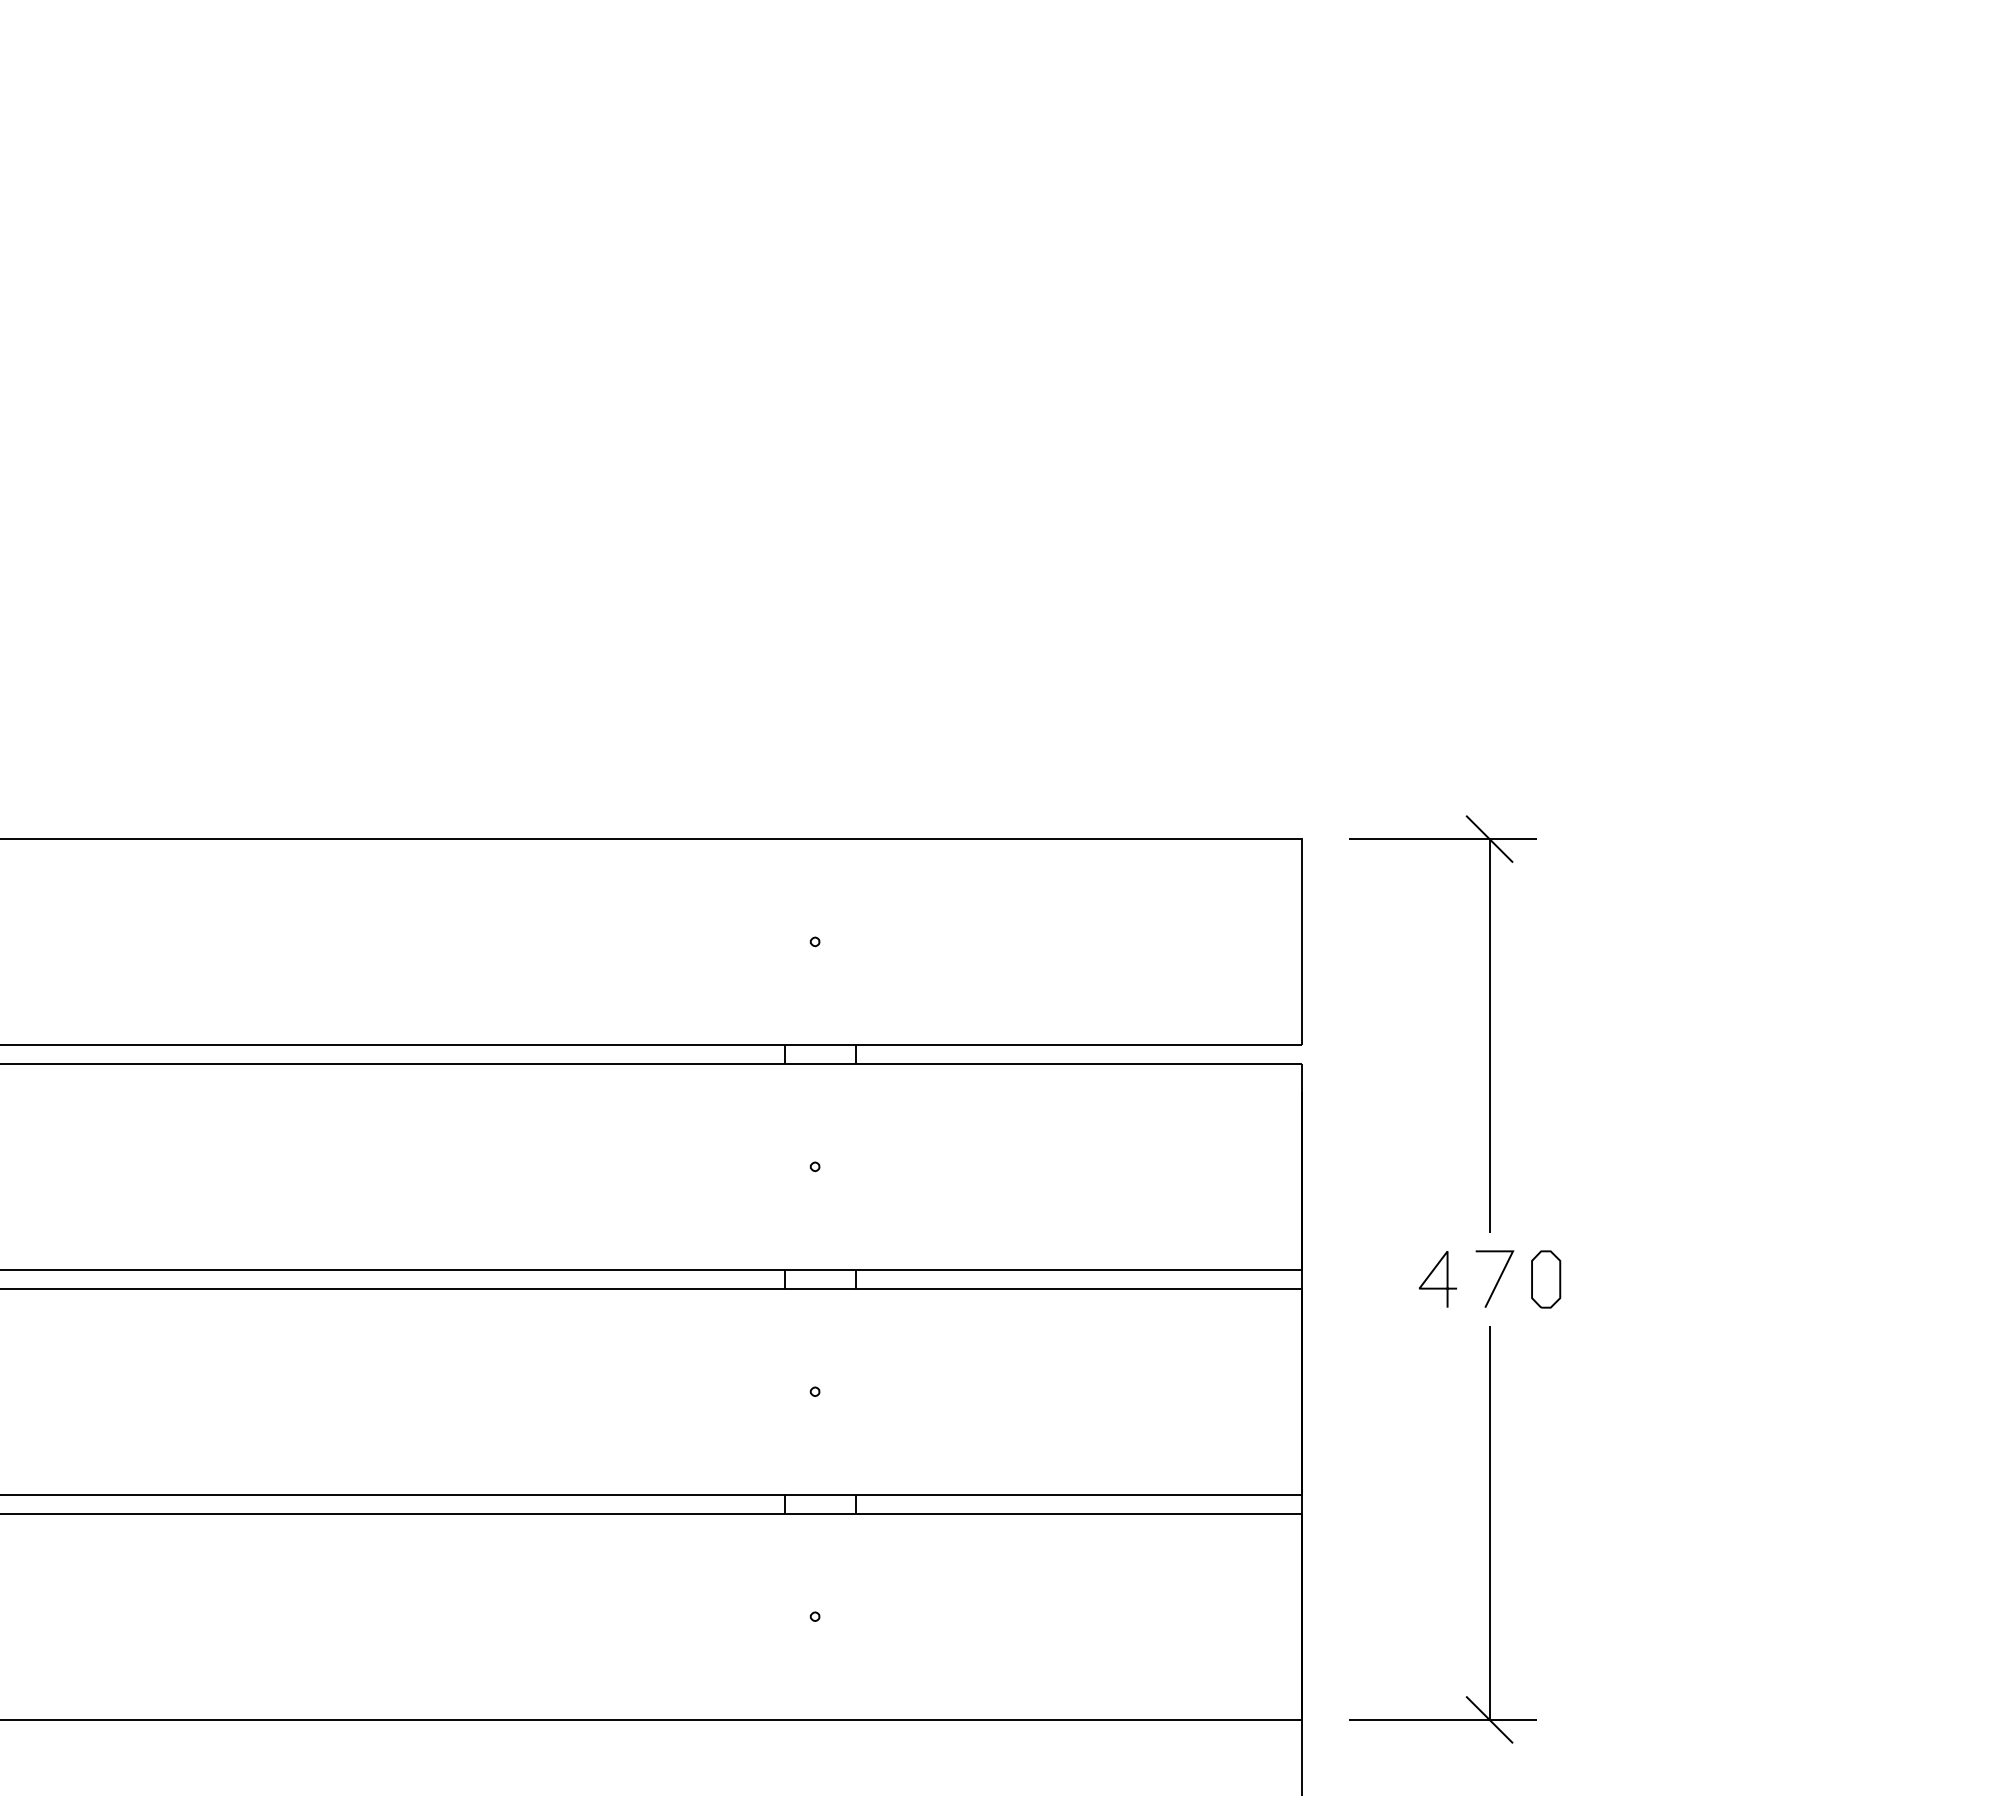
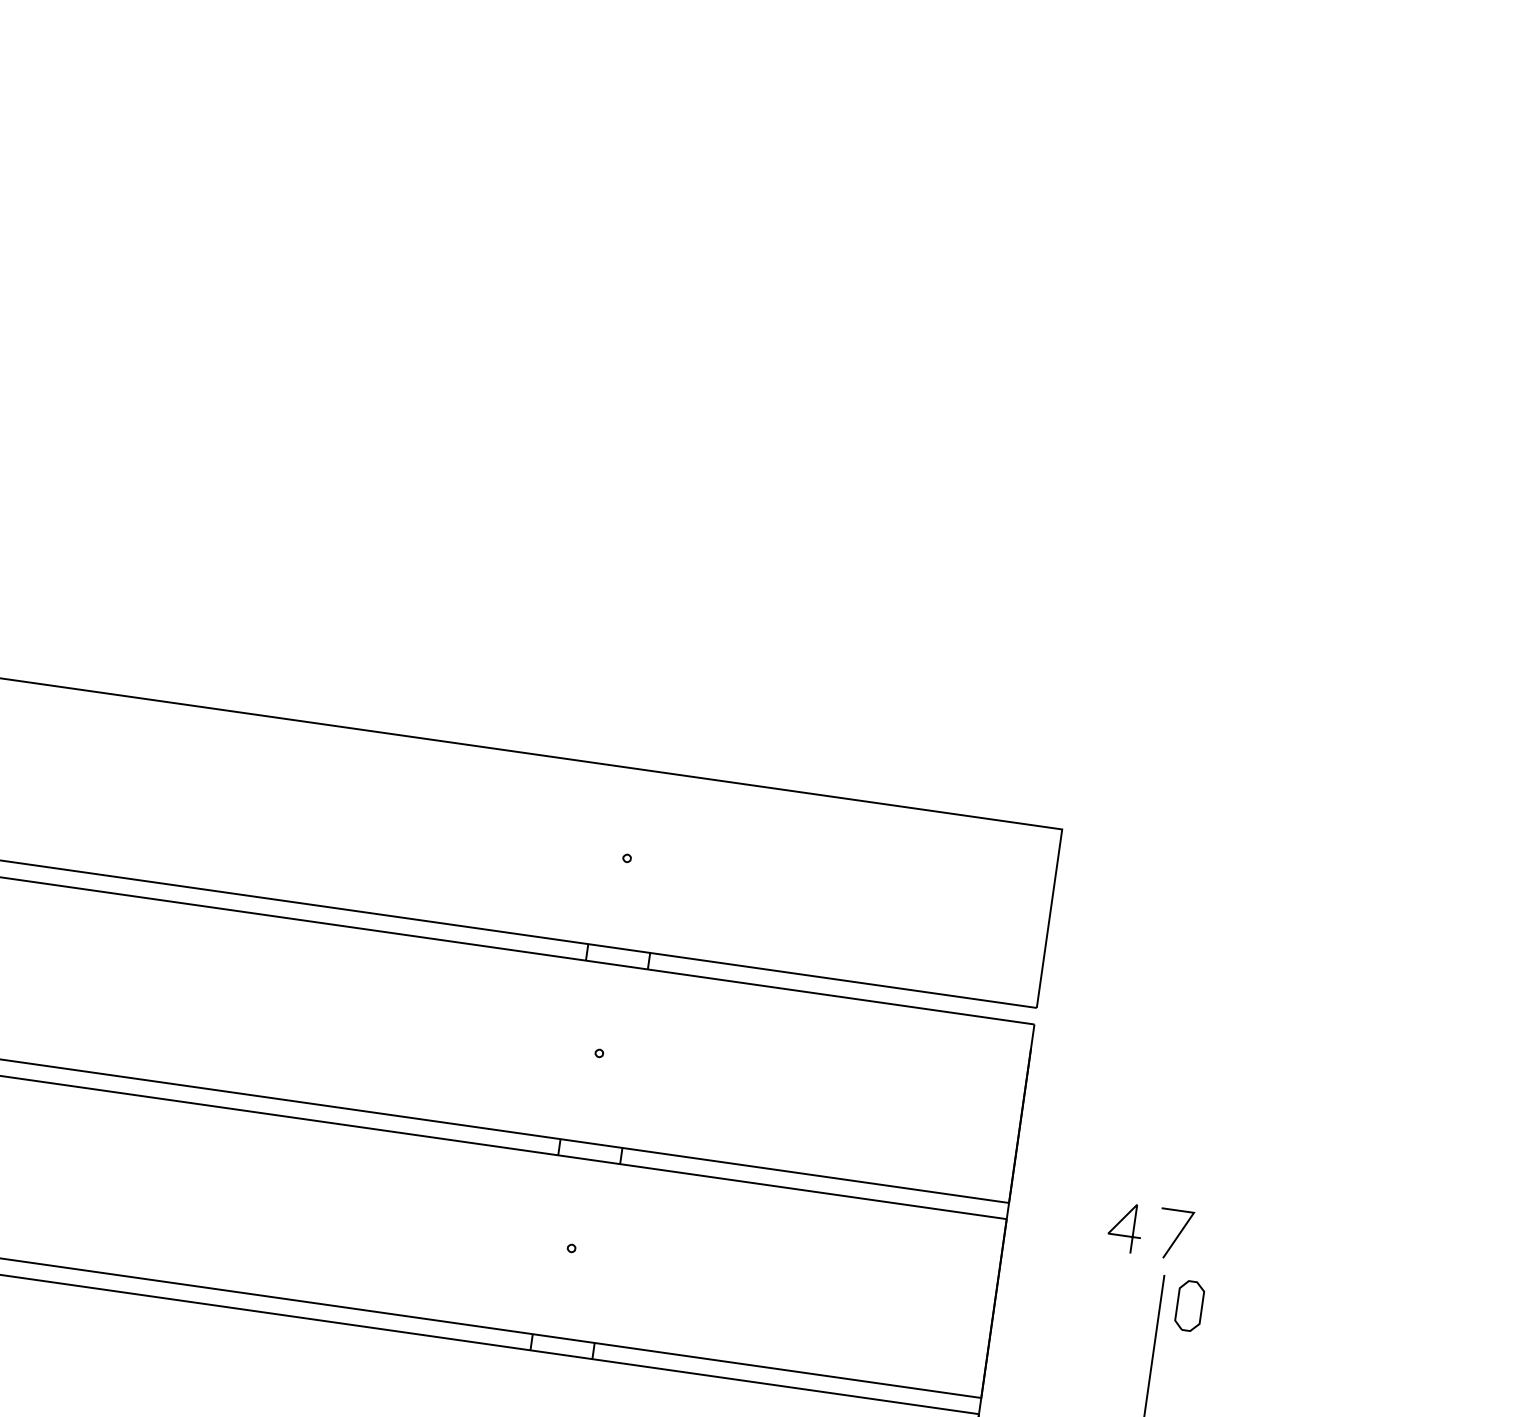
part: (1489, 1023) -> (1201, 1012), removed
part: (1546, 1279) -> (1189, 1306), moved

